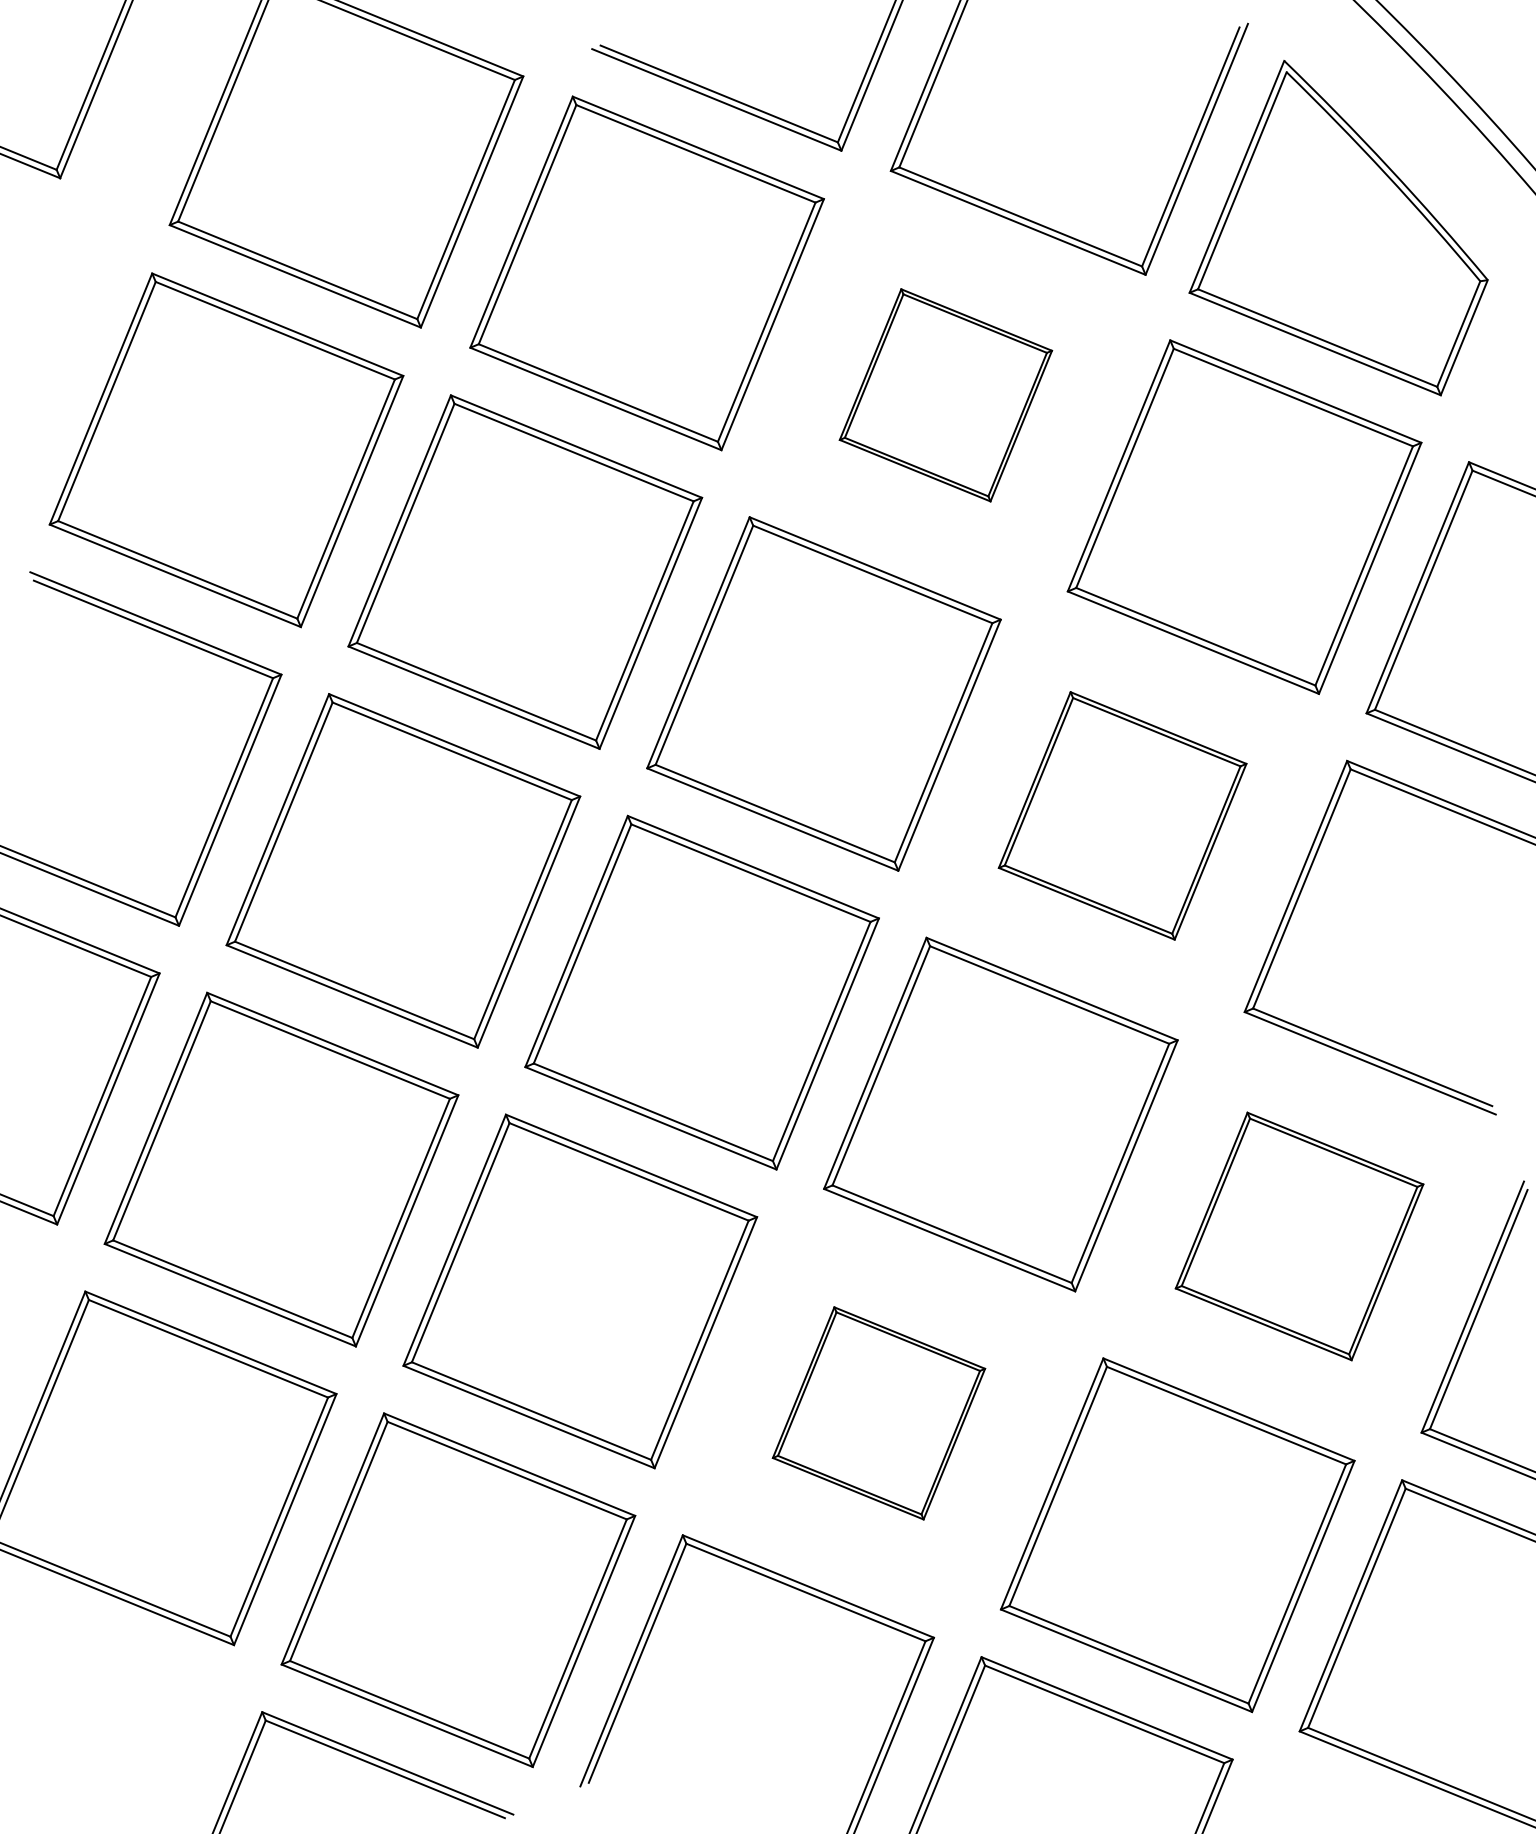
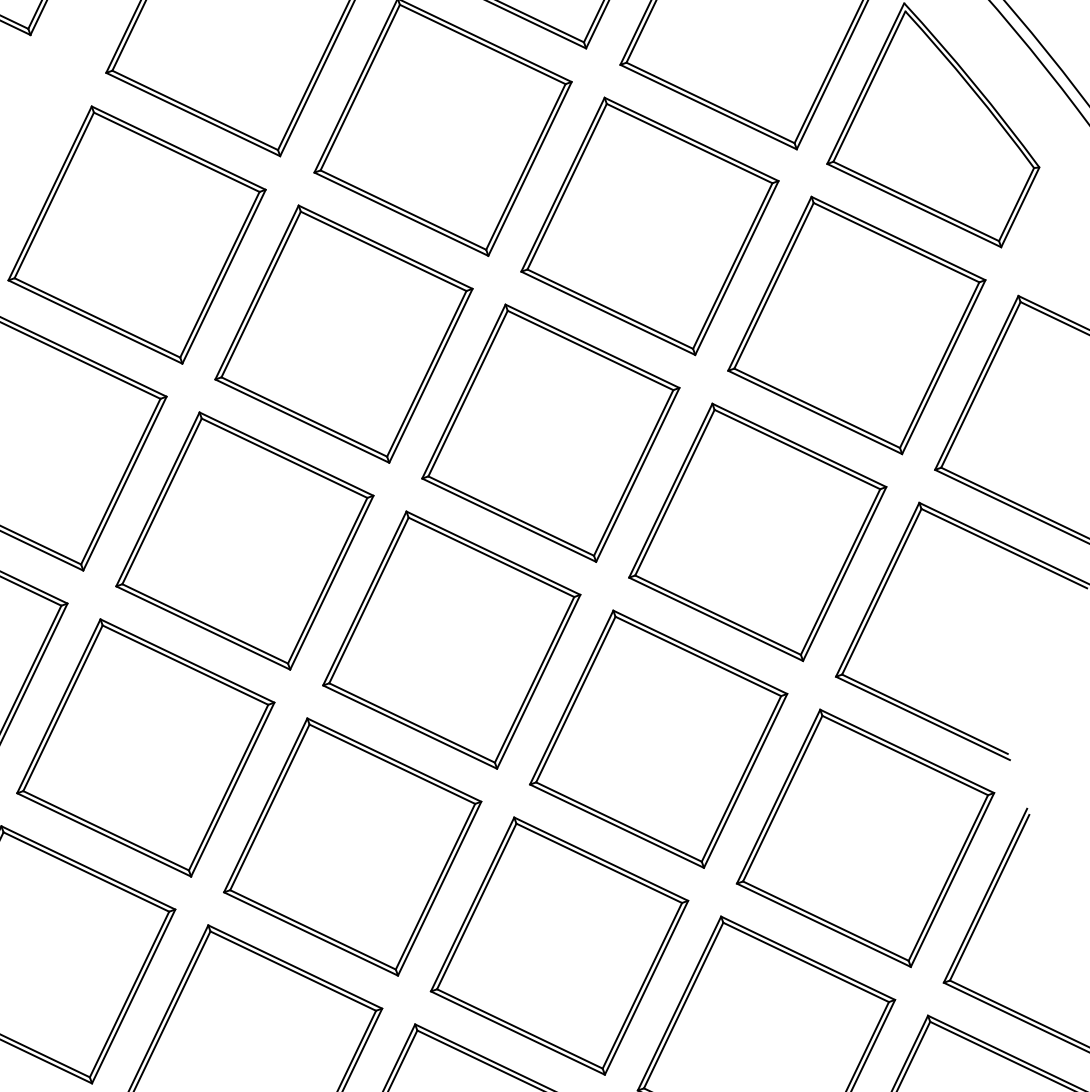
part: (945, 395) -> (649, 226), size x1.67
part: (1122, 815) -> (757, 532), size x1.43
part: (1299, 1236) -> (865, 838), size x1.43
part: (878, 1413) -> (559, 946), size x1.67

